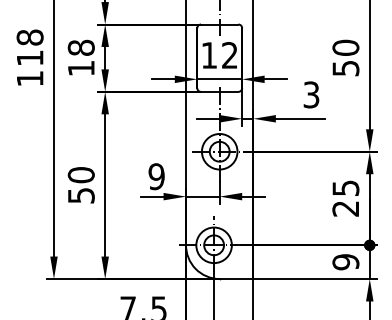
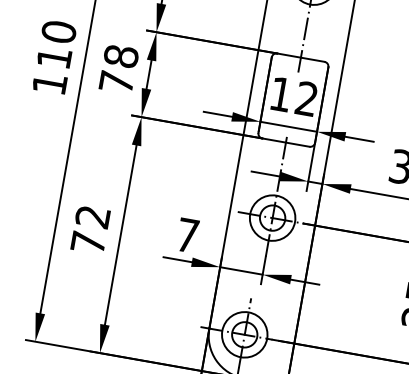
text: (30, 37) -> (59, 31), 118 -> 110
text: (81, 68) -> (116, 82), 18 -> 78
text: (156, 176) -> (187, 235), 9 -> 7
text: (80, 185) -> (89, 229), 50 -> 72

